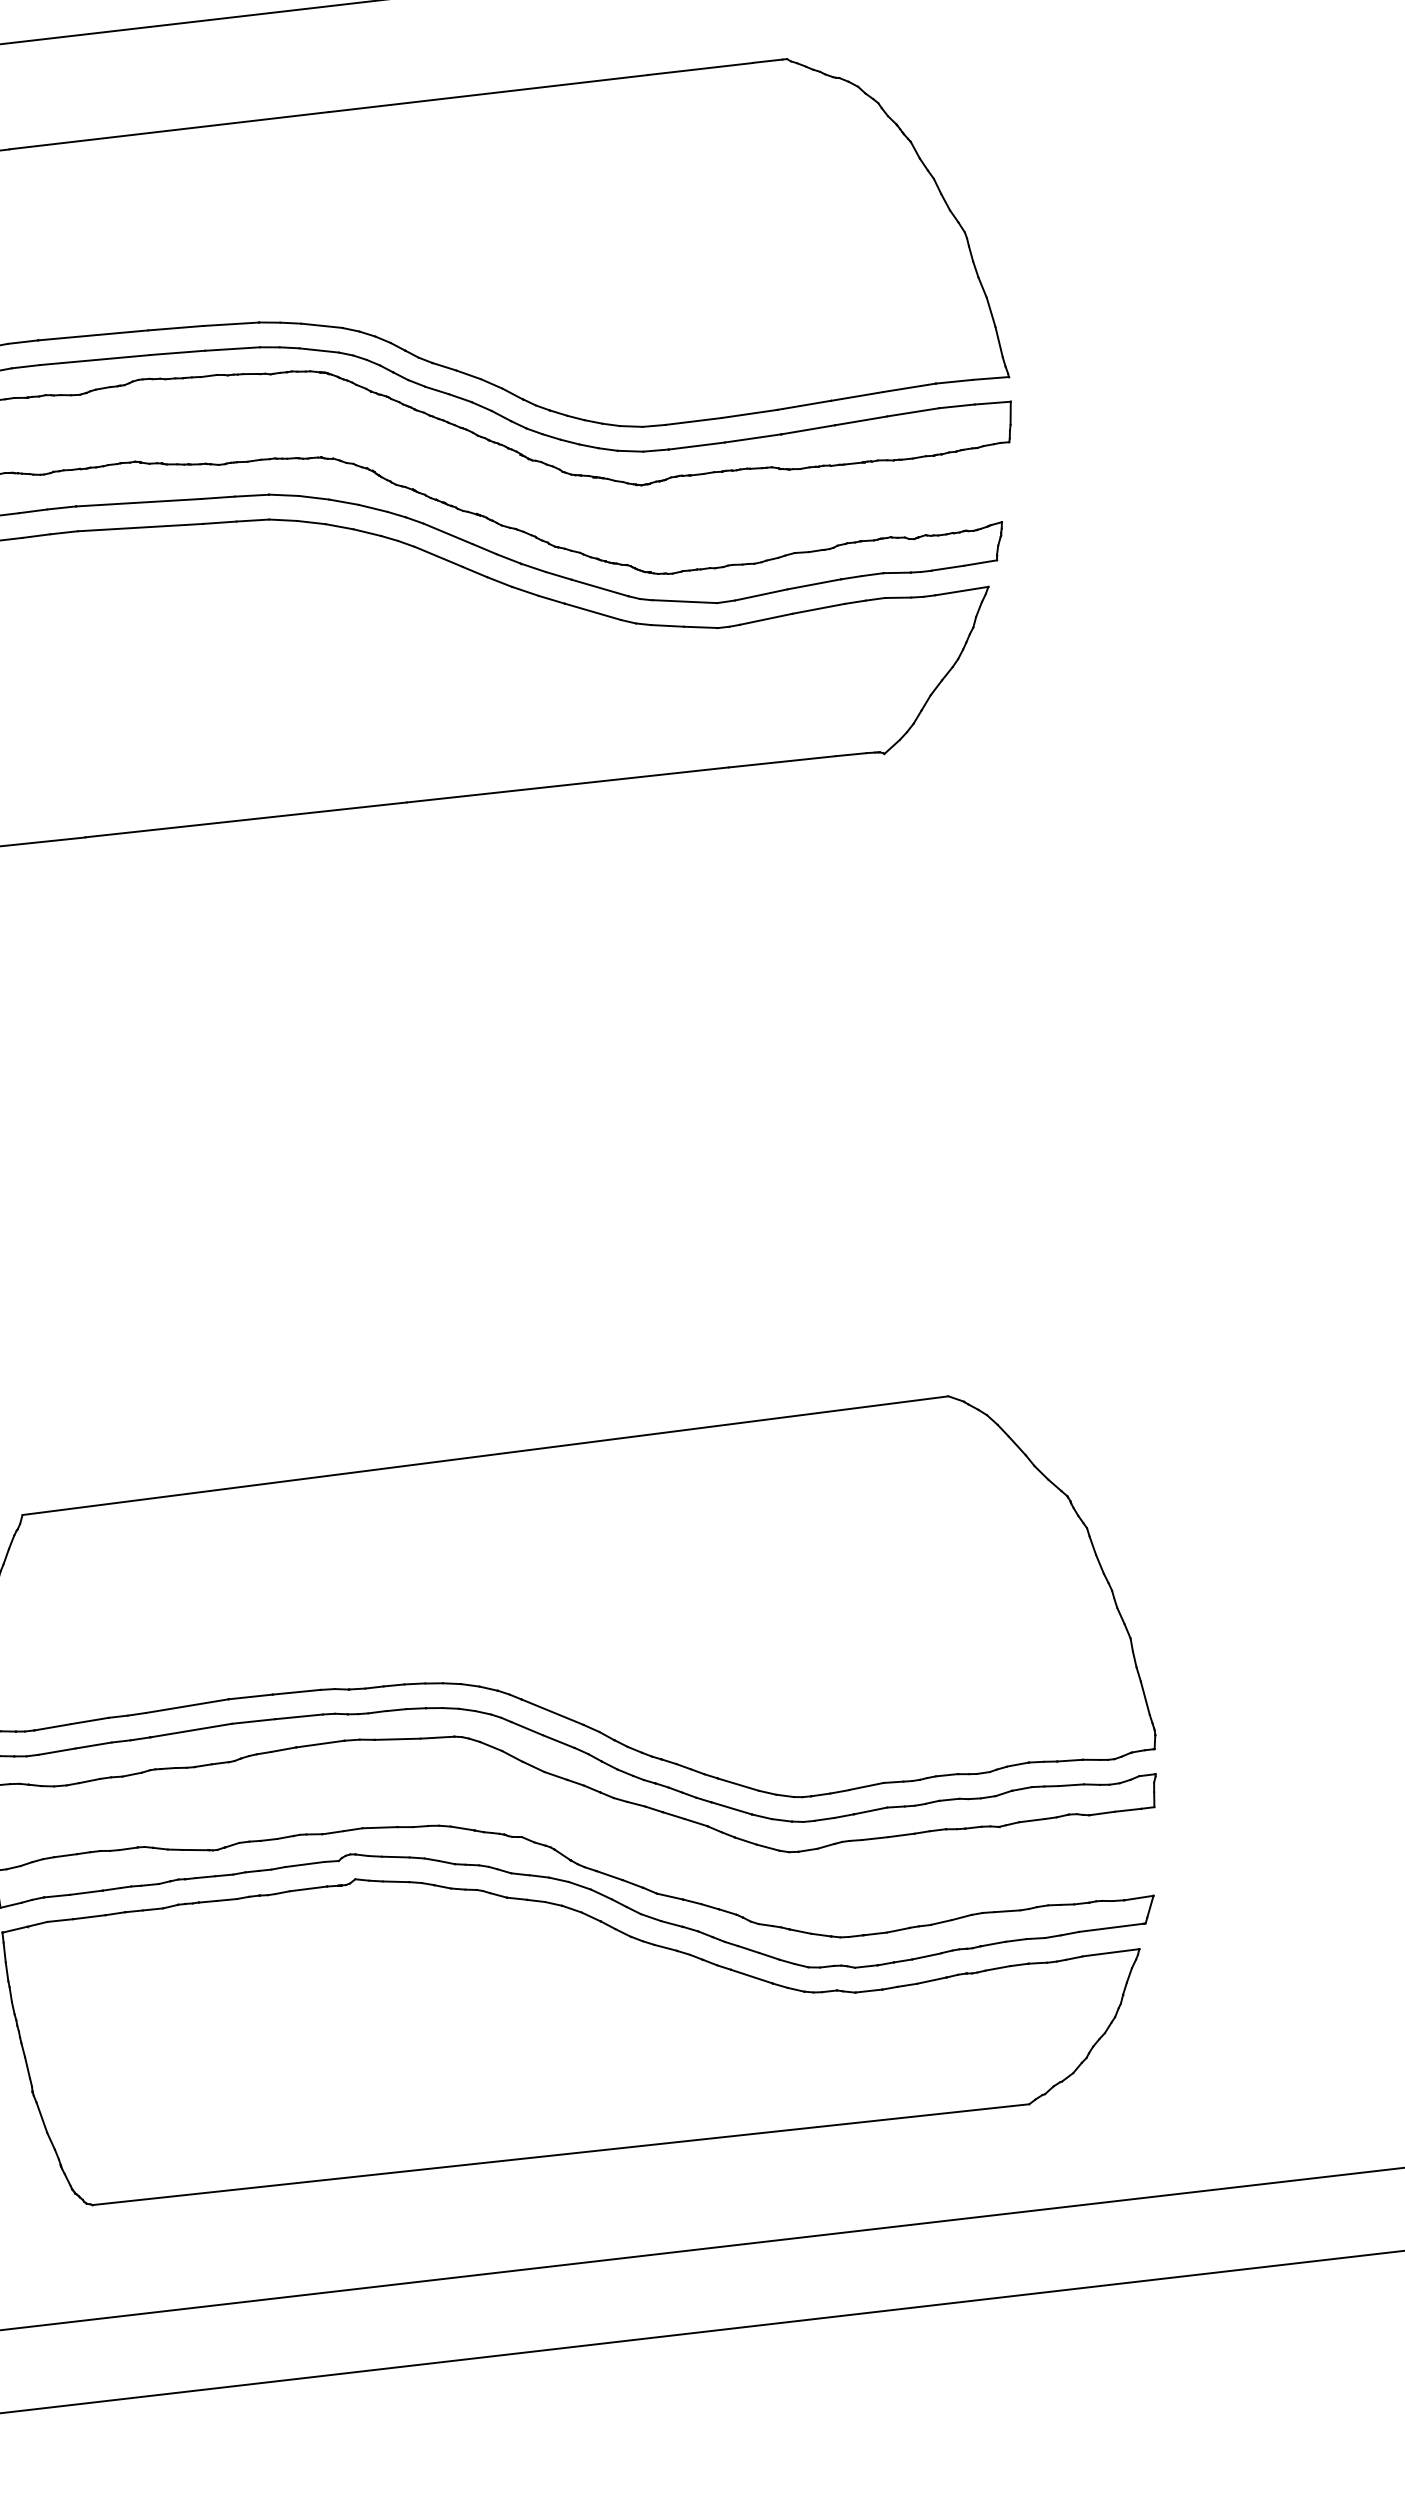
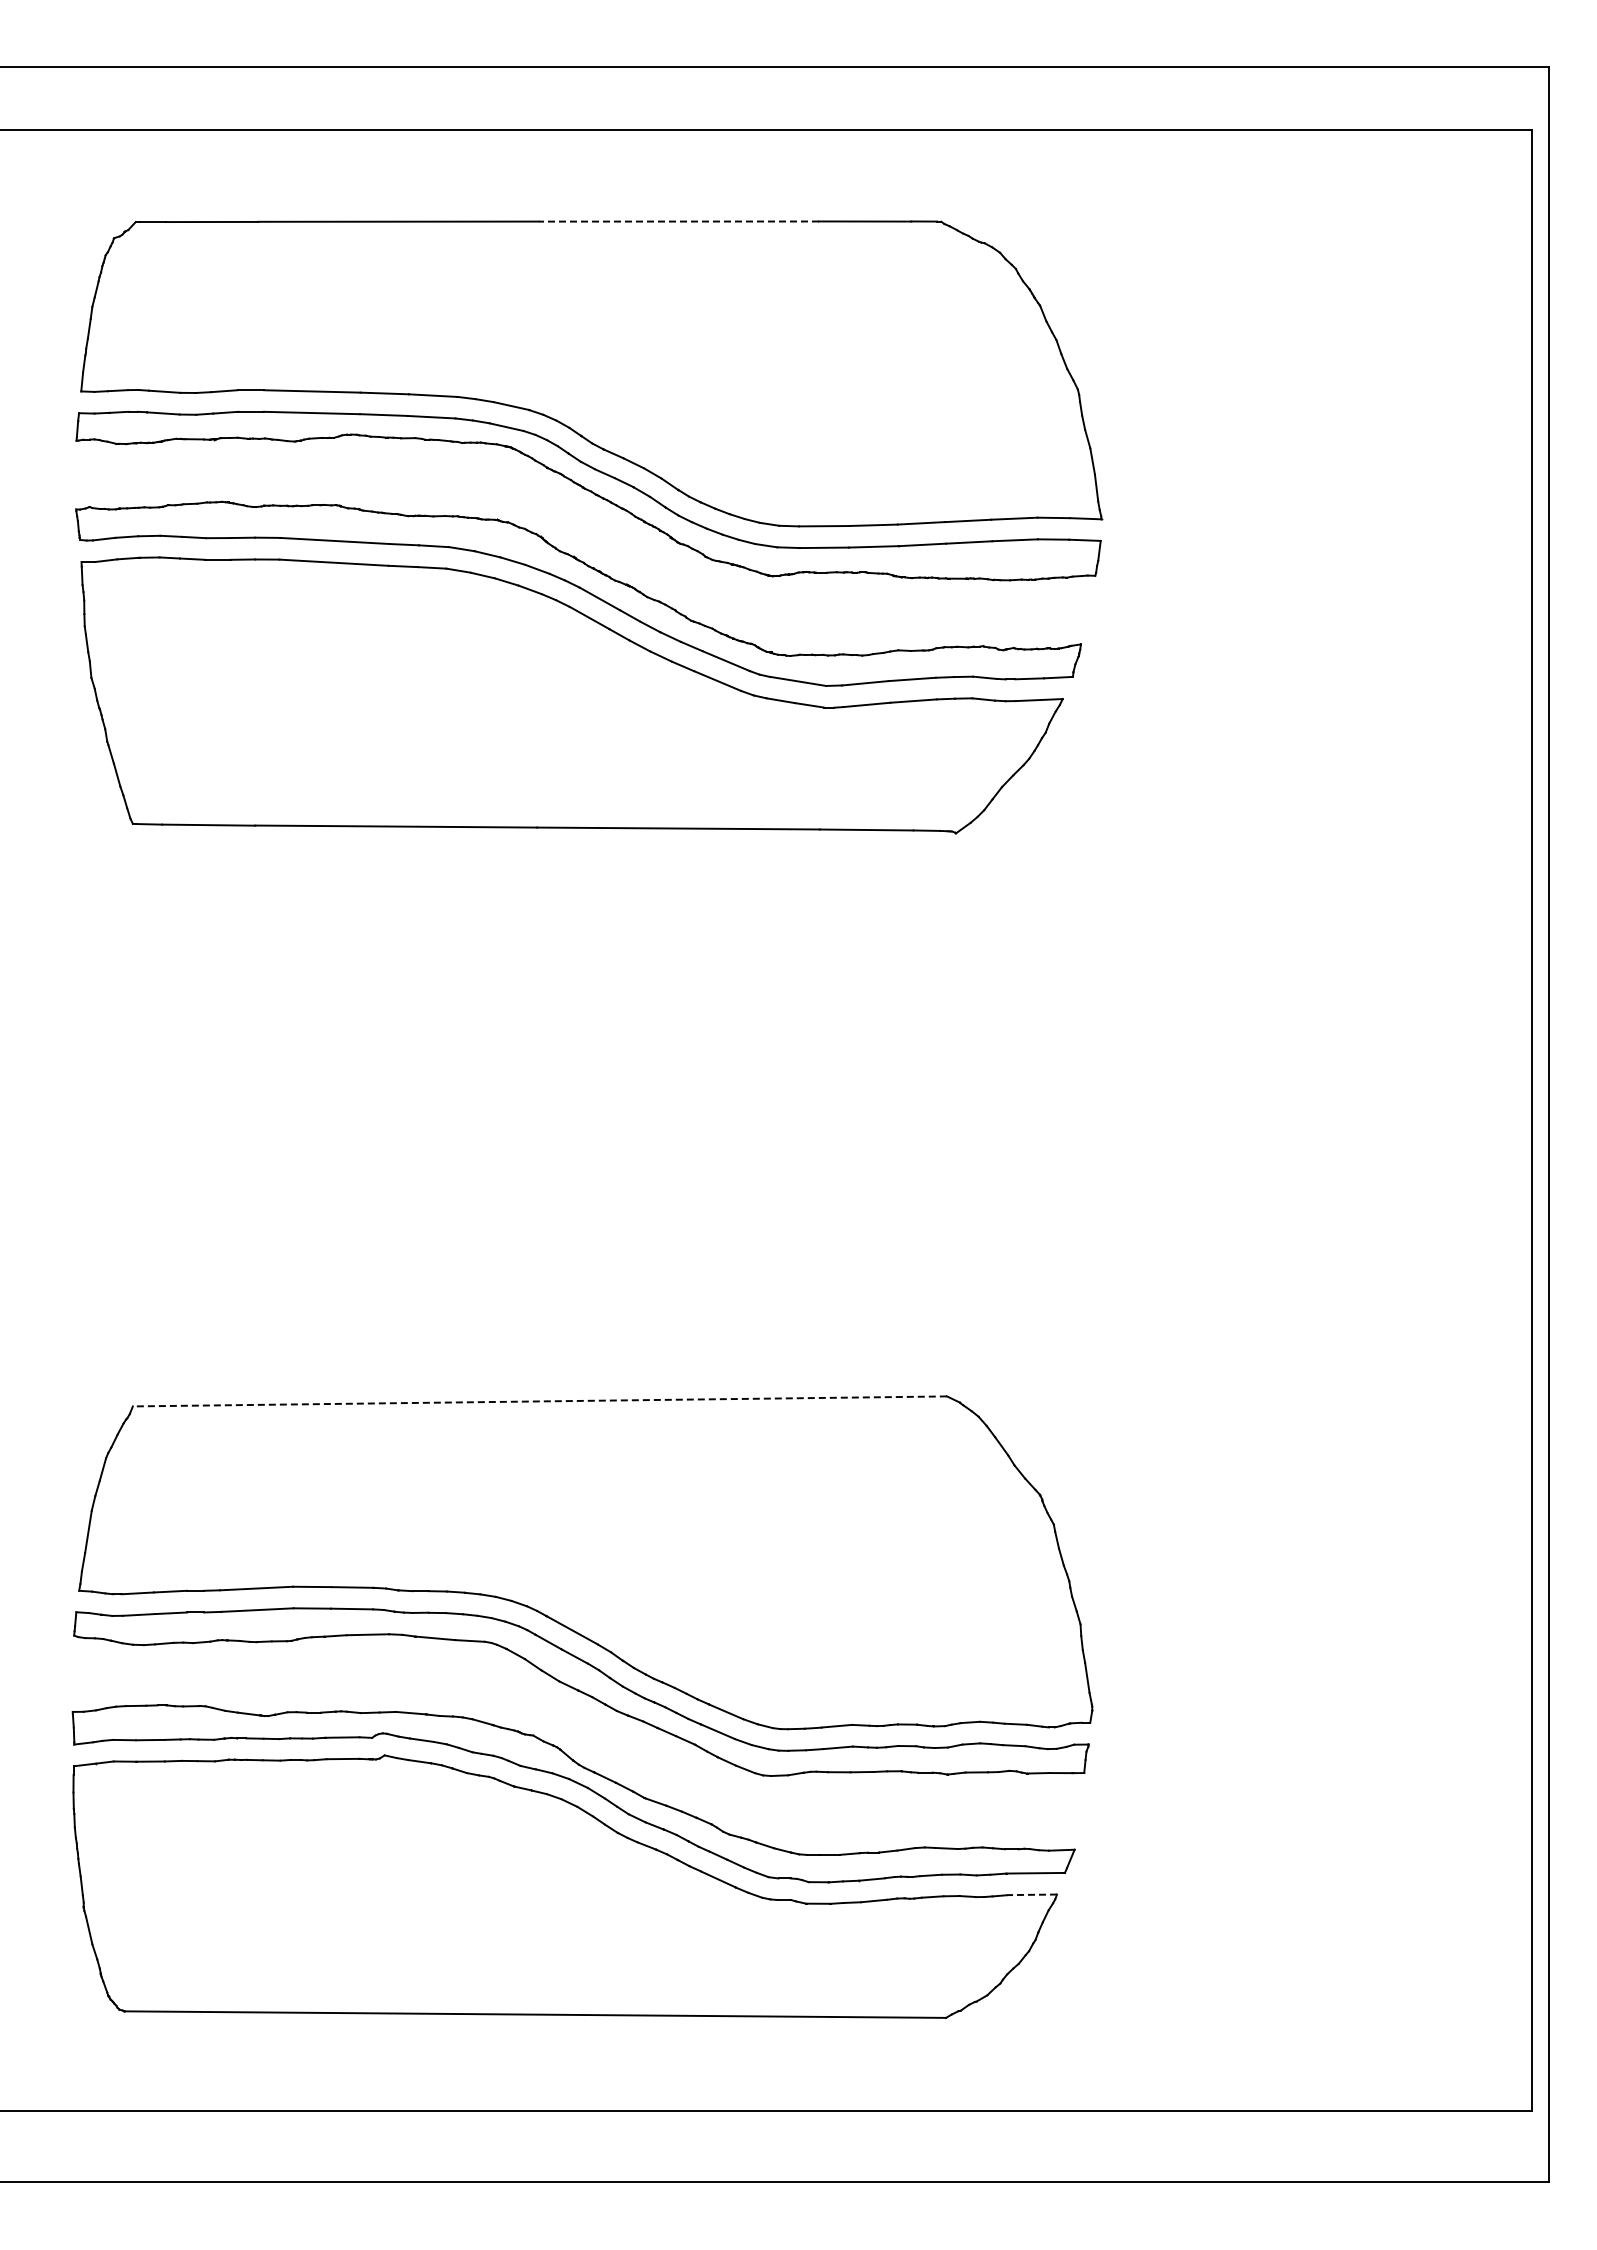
line: (487, 93) -> (678, 221), solid -> dashed
line: (485, 1455) -> (539, 1401), solid -> dashed
line: (1110, 1952) -> (1031, 1894), solid -> dashed

